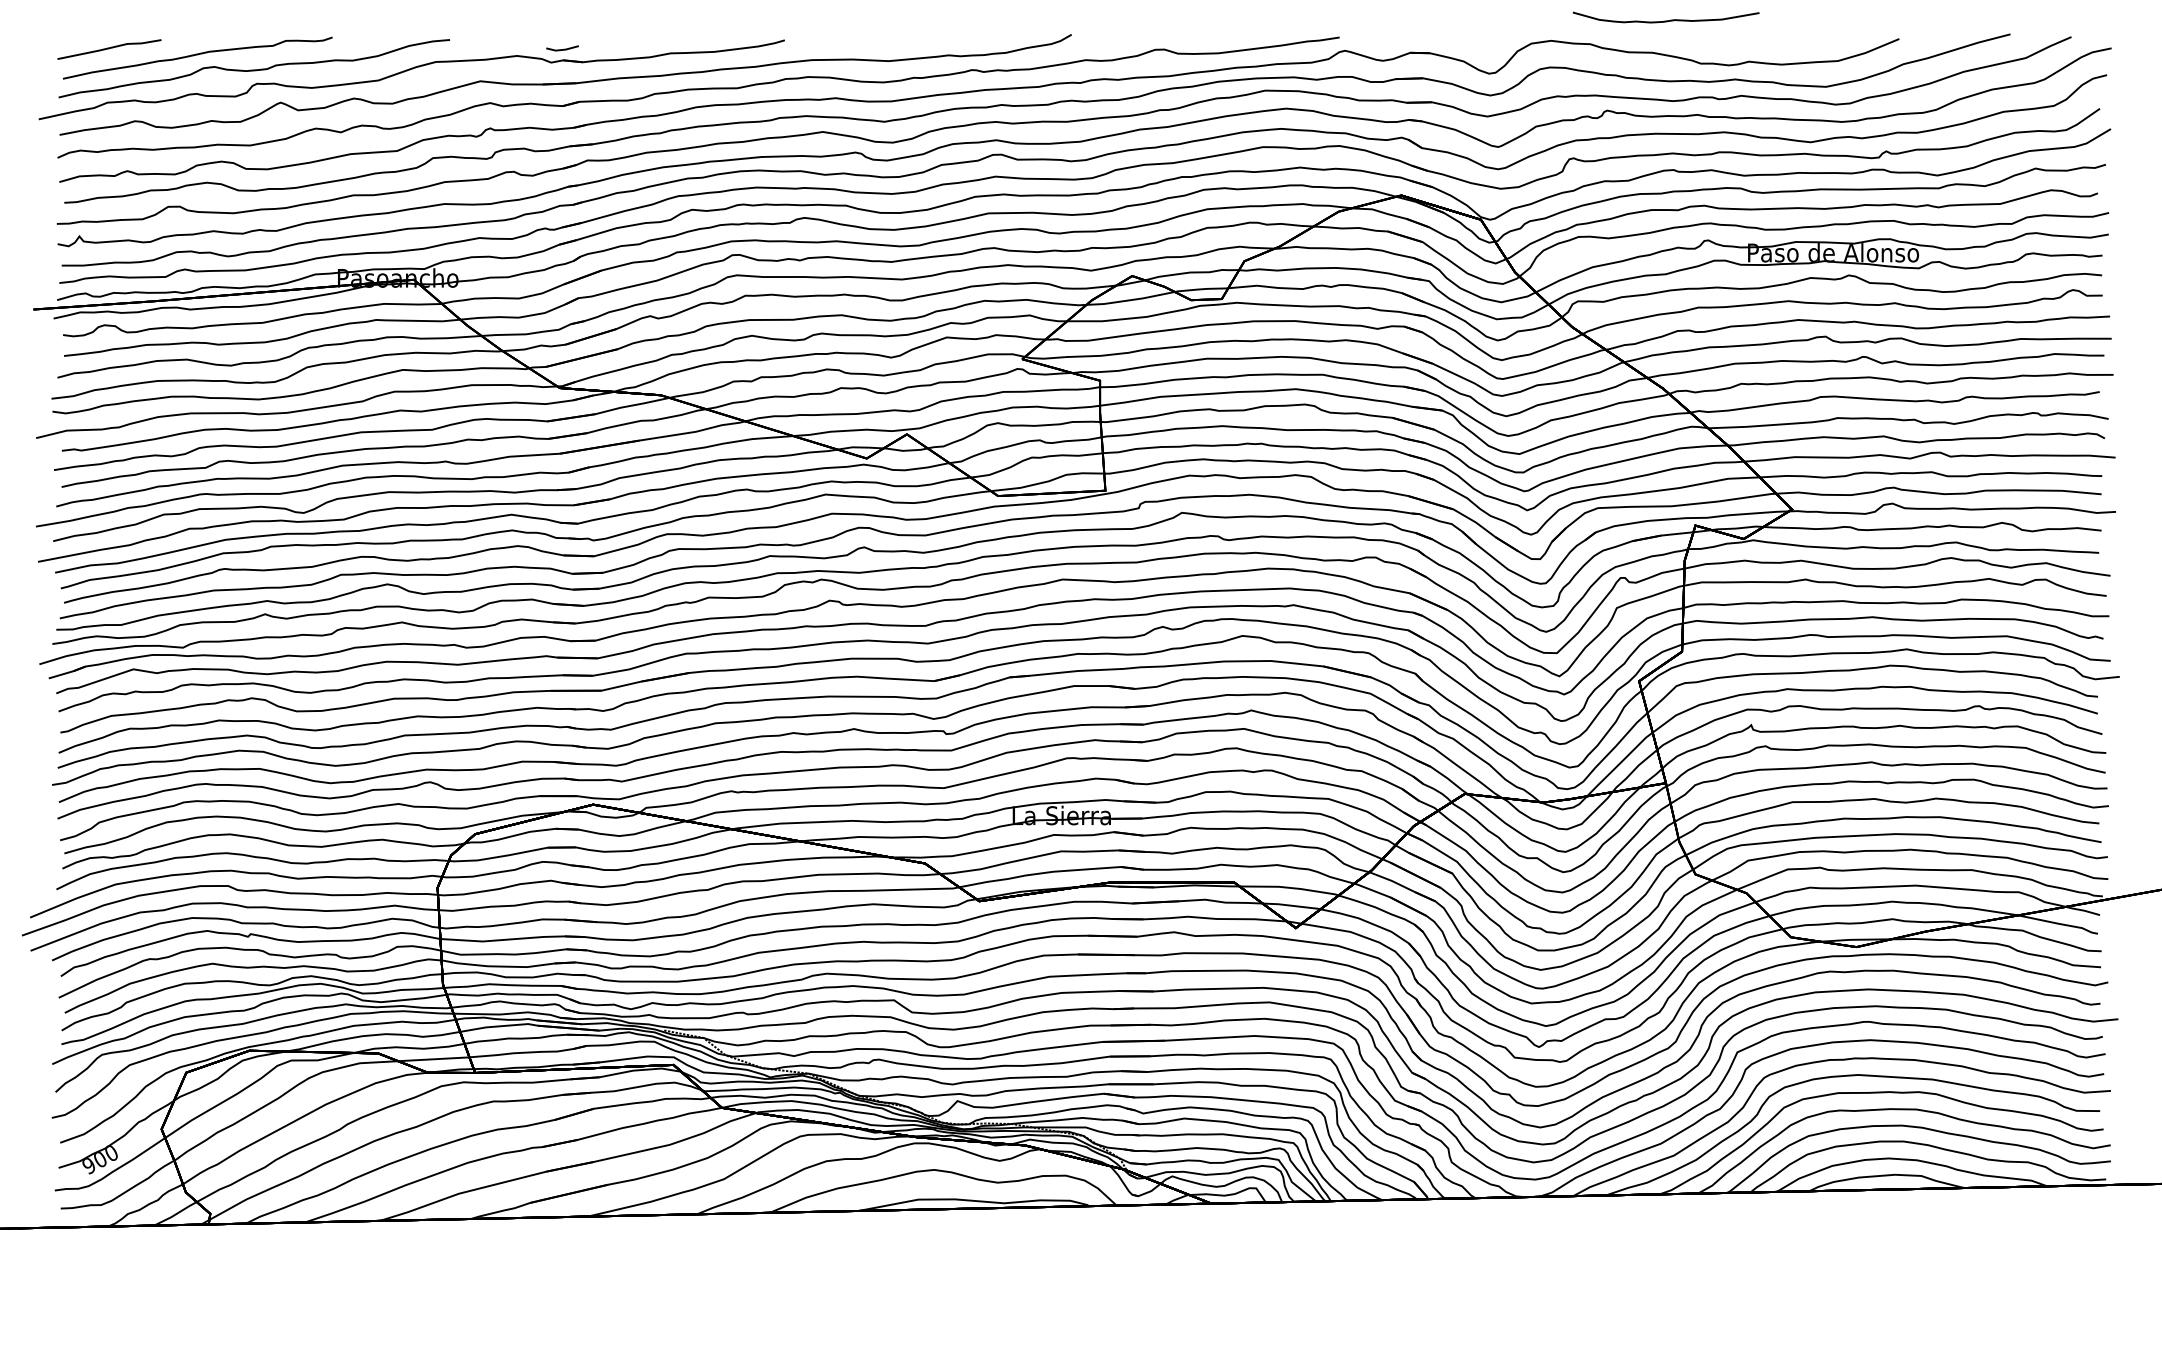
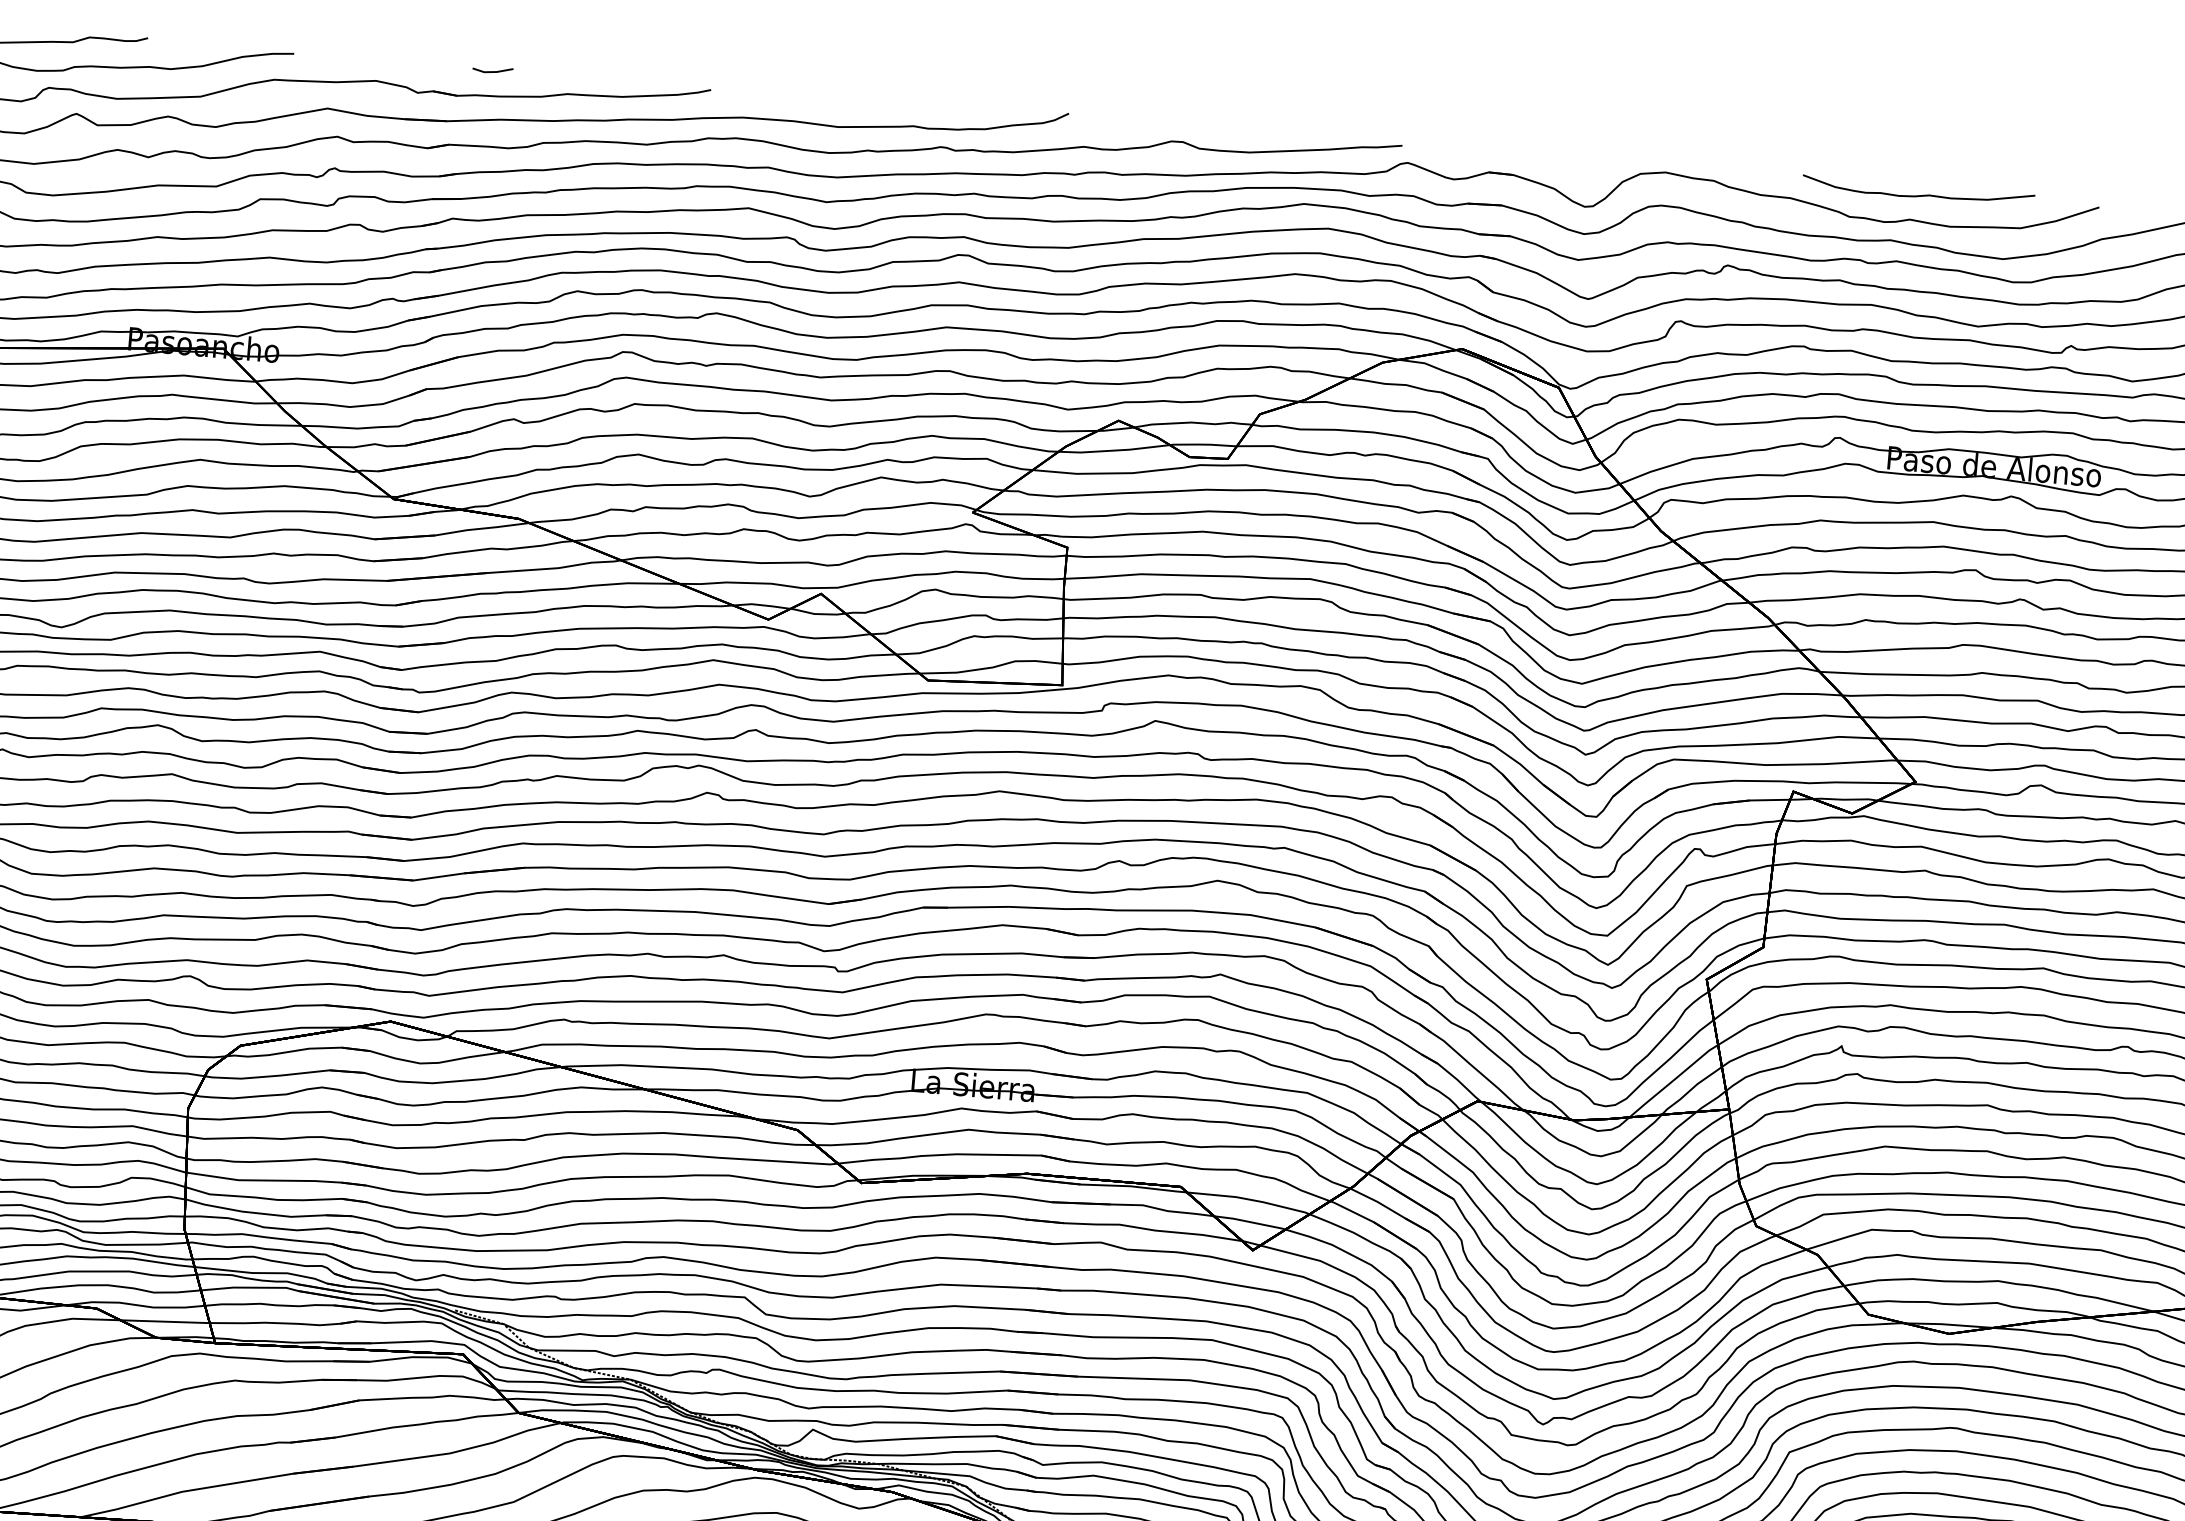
curve: (1665, 20) -> (1917, 194), moved
line: (563, 48) -> (494, 70), moved

